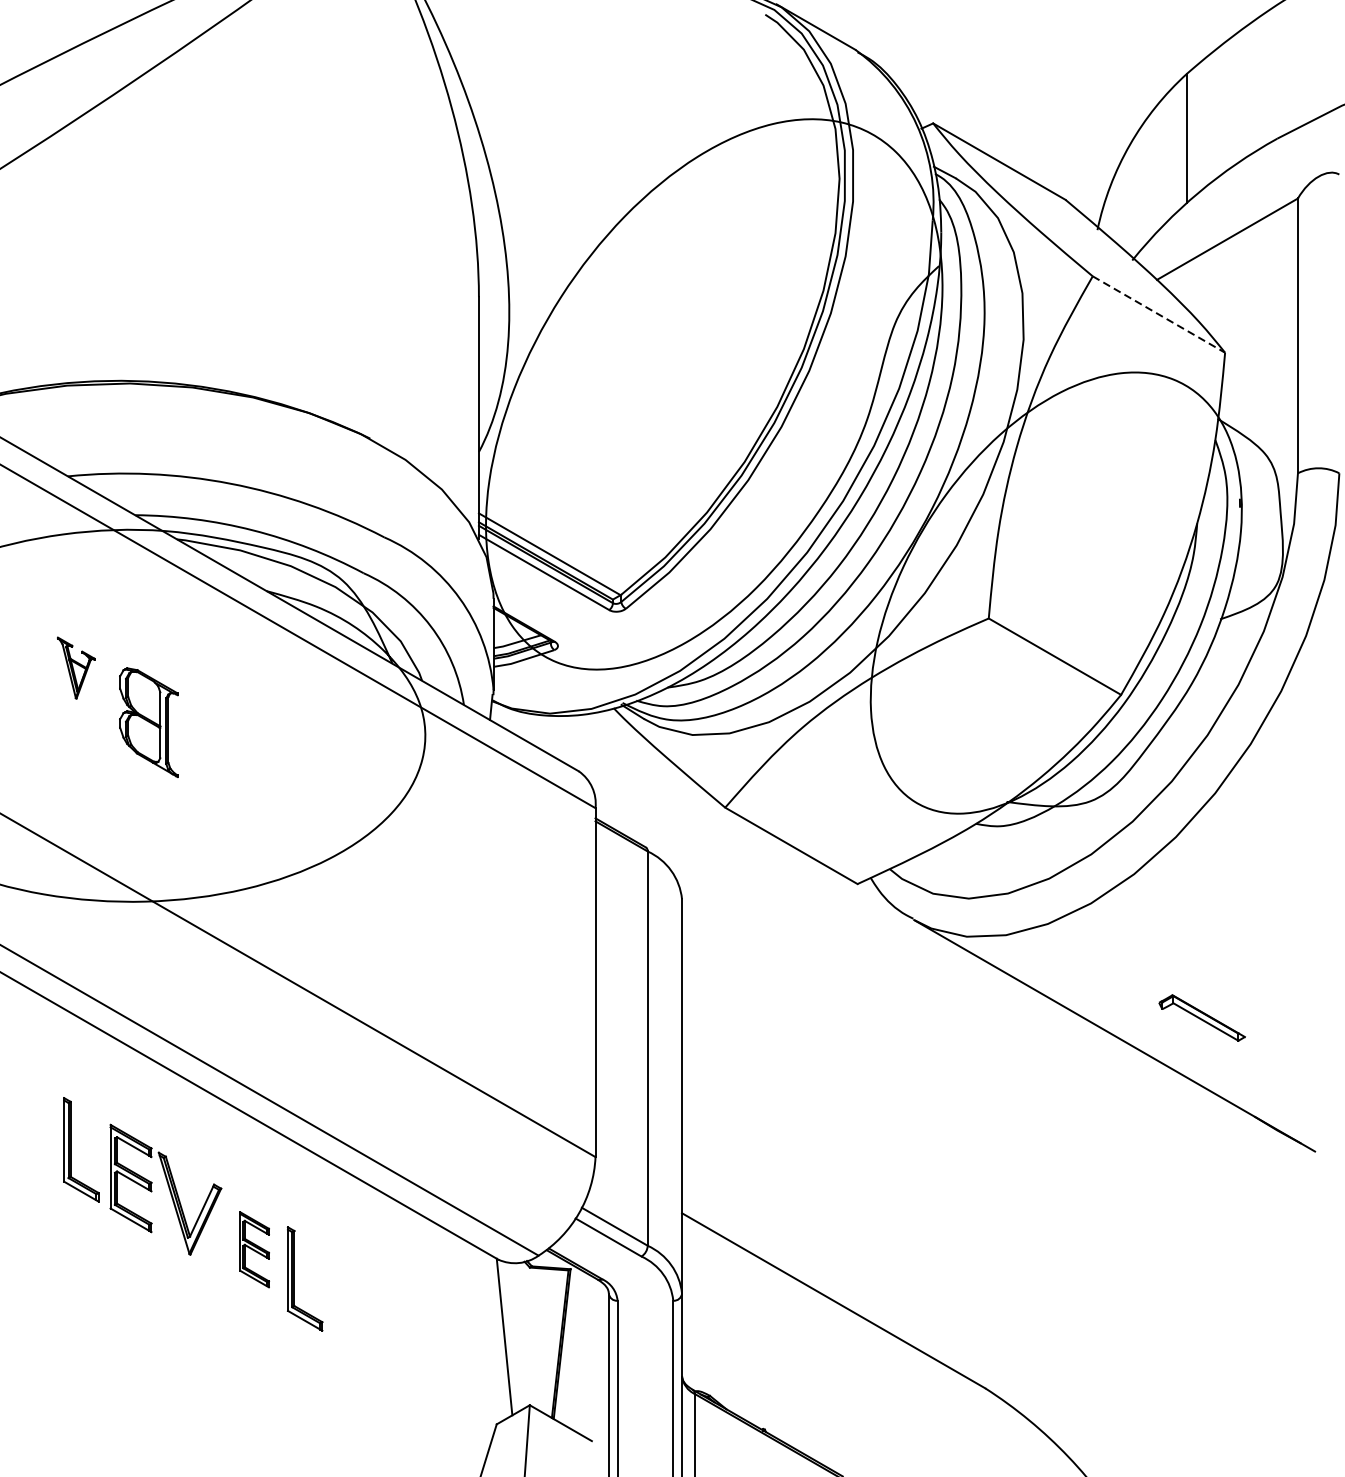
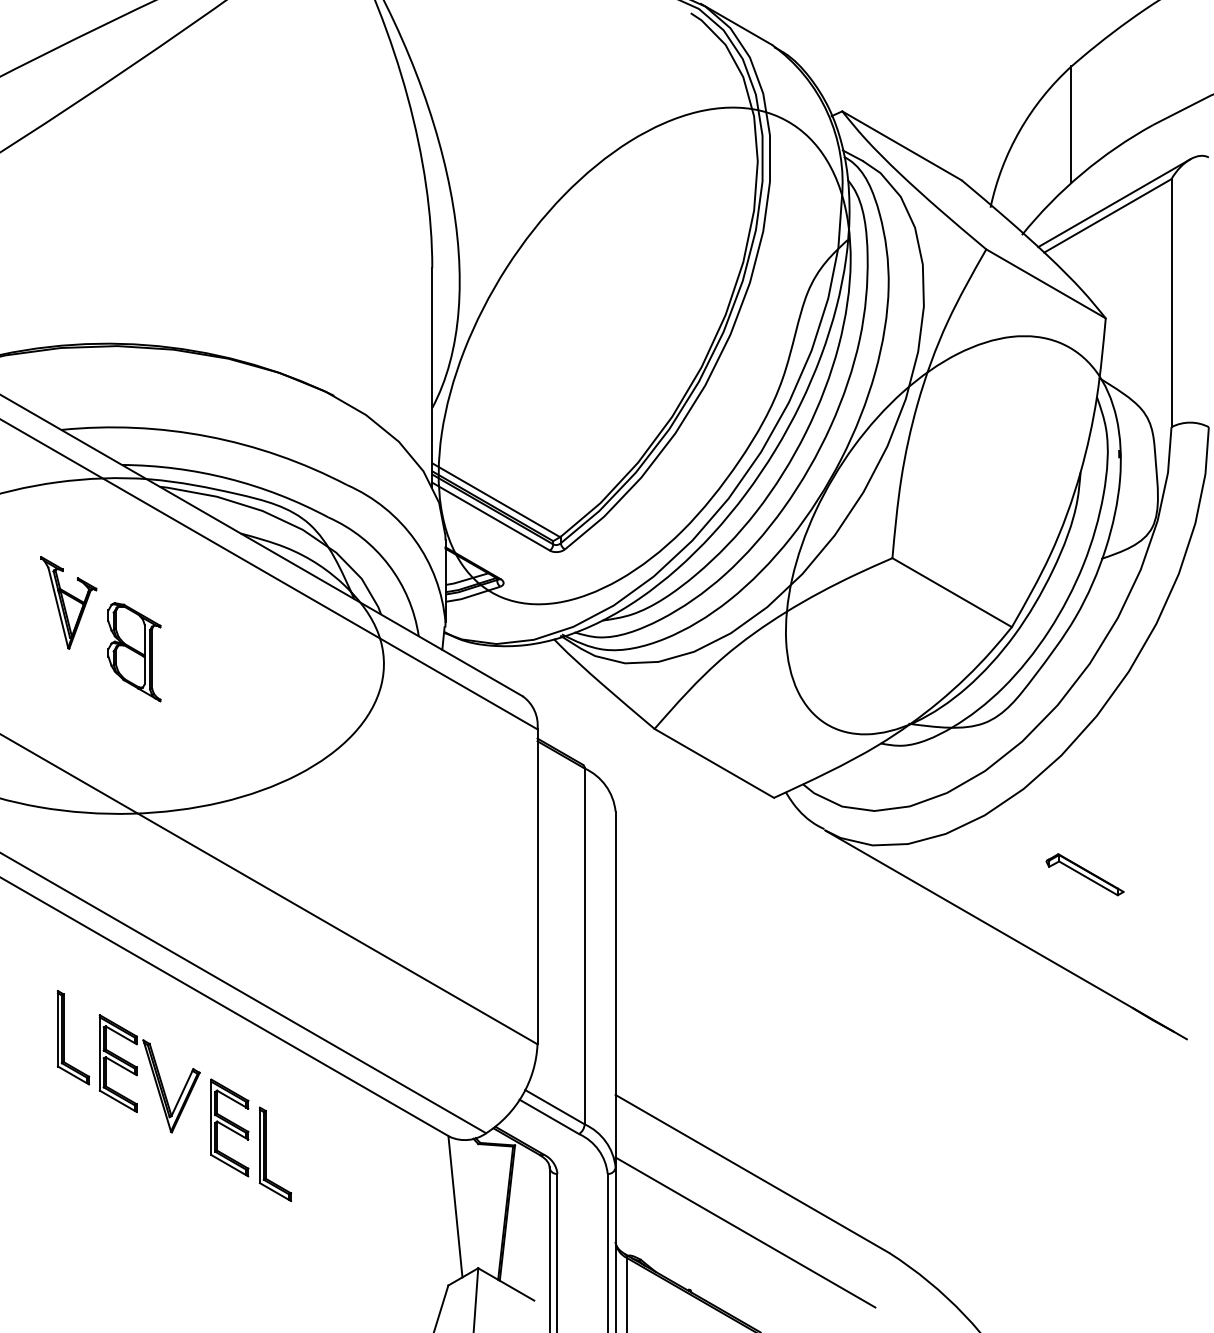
line: (1234, 225) -> (1114, 203), added
line: (1159, 314) -> (1046, 283), dashed -> solid
part: (75, 667) -> (68, 602), size x1.67
part: (1201, 1017) -> (1084, 874), moved
part: (254, 1249) -> (229, 1127), size x1.43
line: (825, 1365) -> (745, 1232), added

